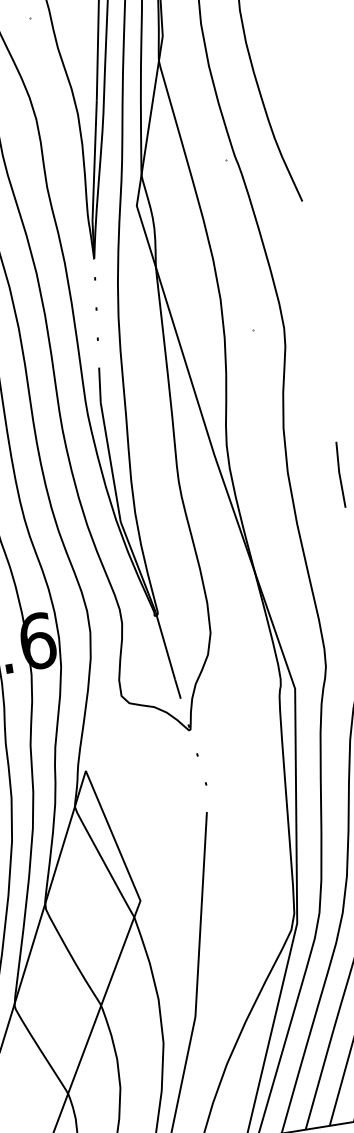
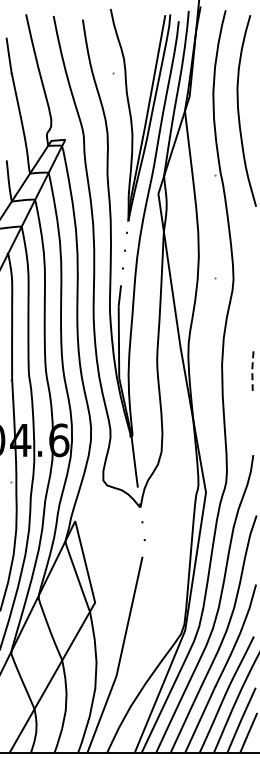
line: (339, 473) -> (252, 370), solid -> dashed

